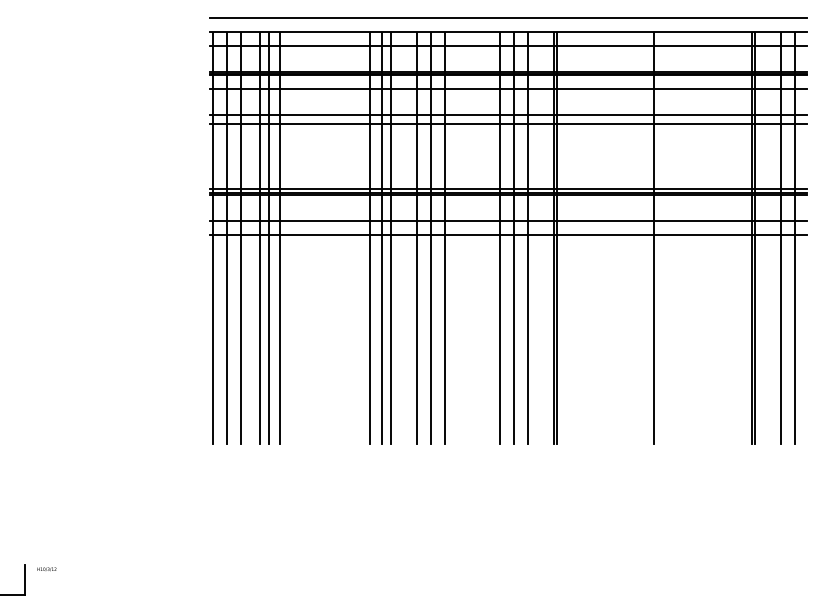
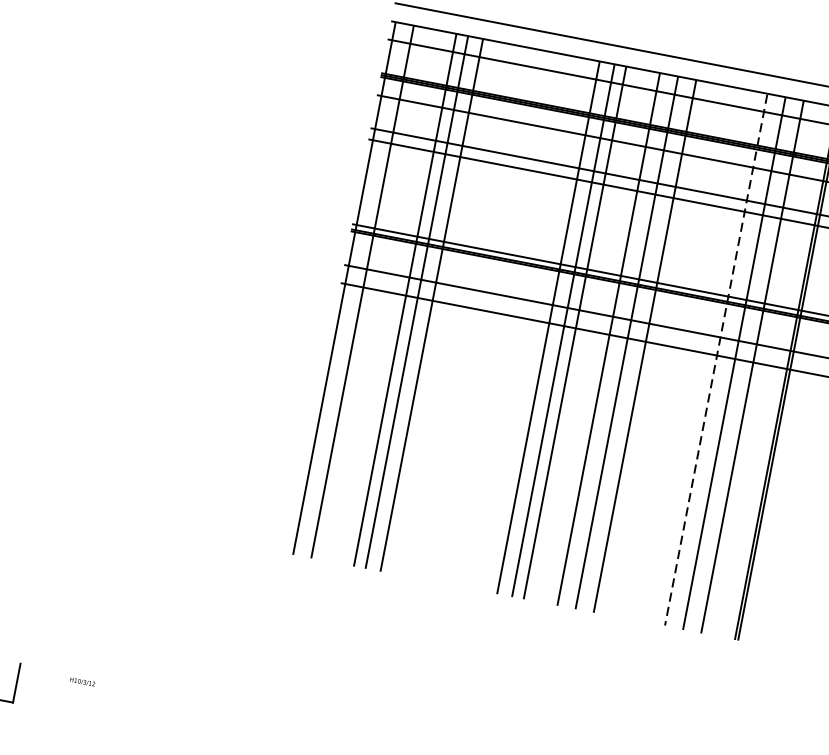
line: (240, 238) -> (380, 295), removed
line: (500, 238) -> (716, 360), solid -> dashed
text: (46, 569) -> (82, 682), moved

